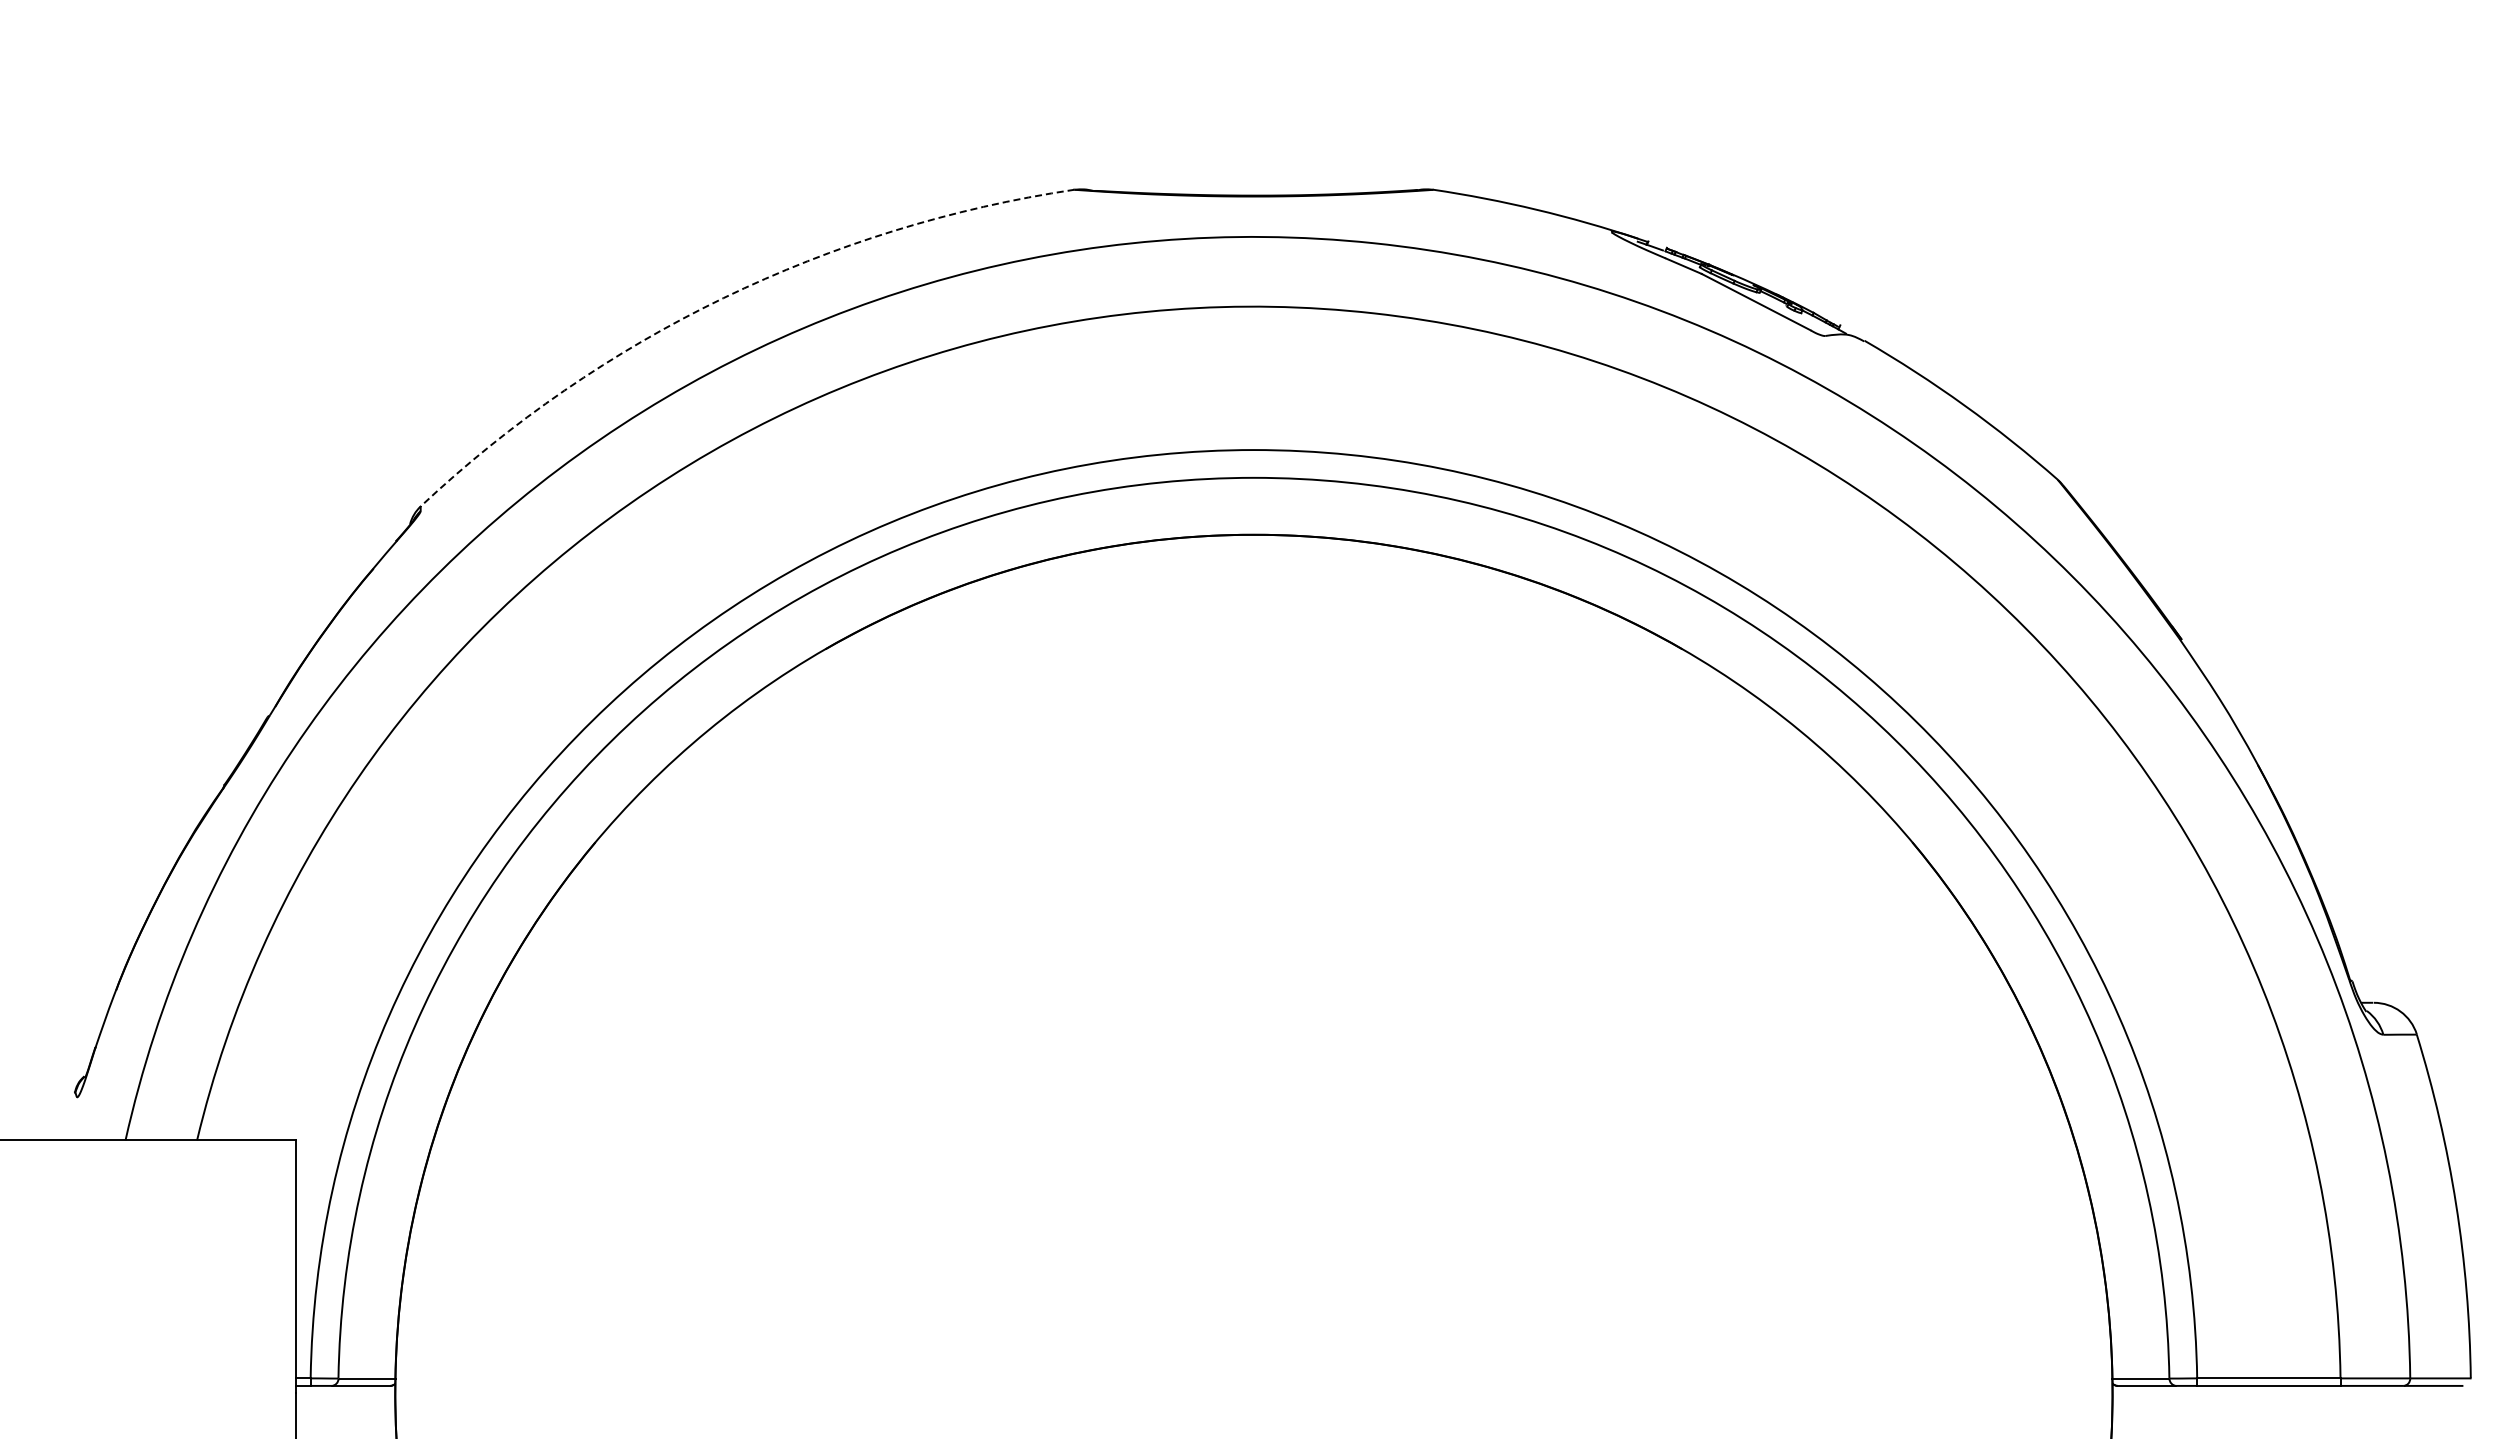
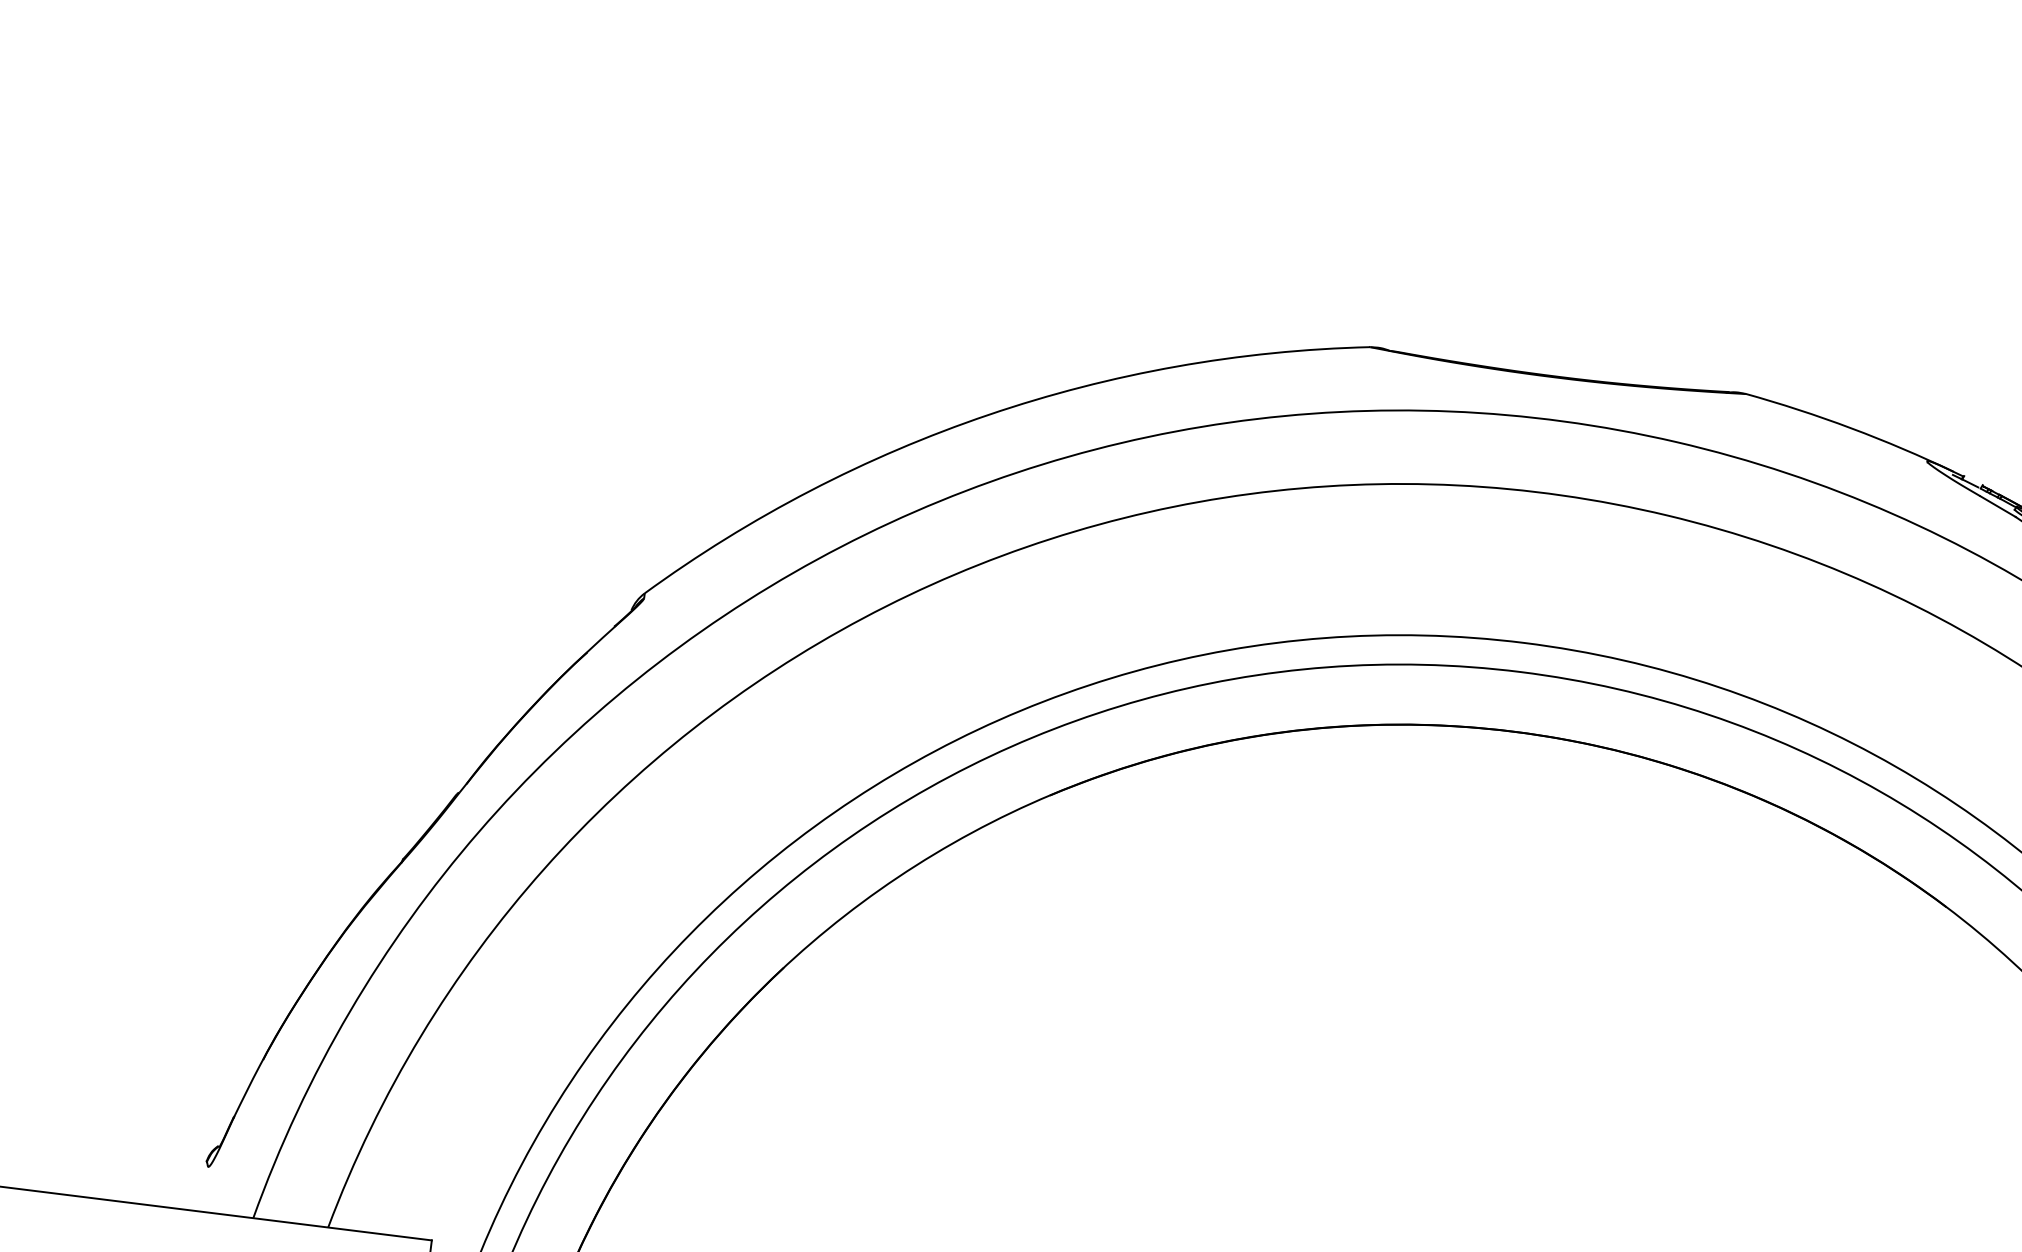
arc: (723, 298) -> (988, 415), dashed -> solid

